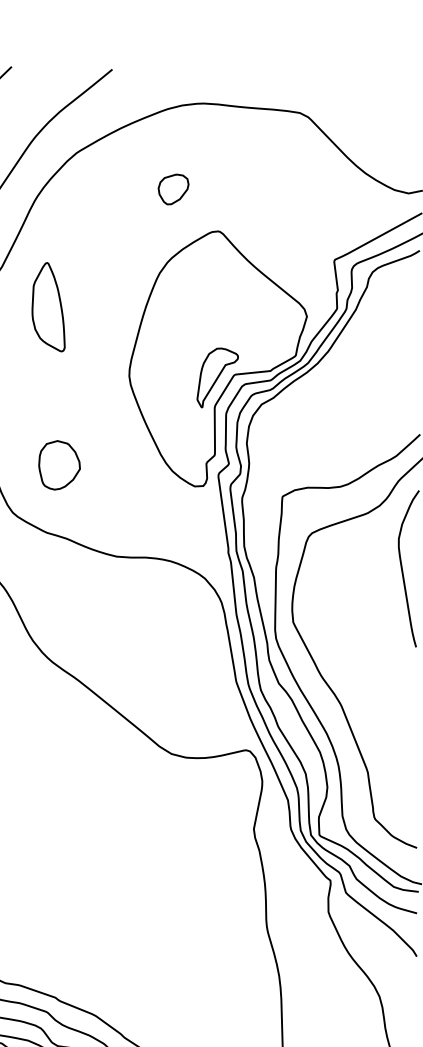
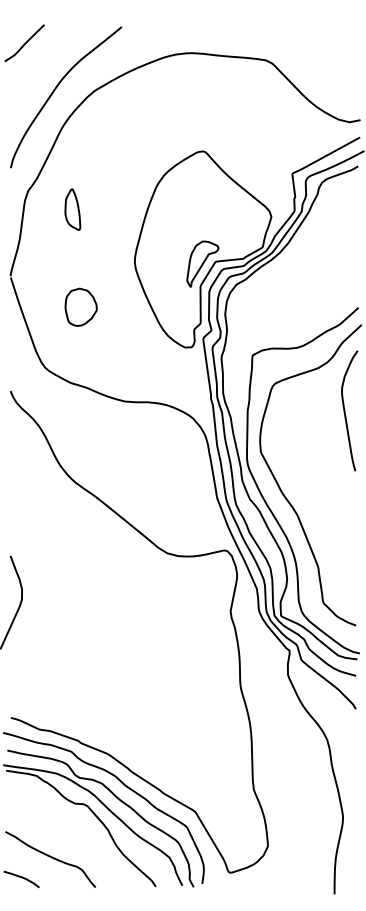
part: (173, 188) -> (168, 118), removed
part: (48, 306) -> (72, 209), size x0.6
part: (58, 464) -> (80, 306), moved

